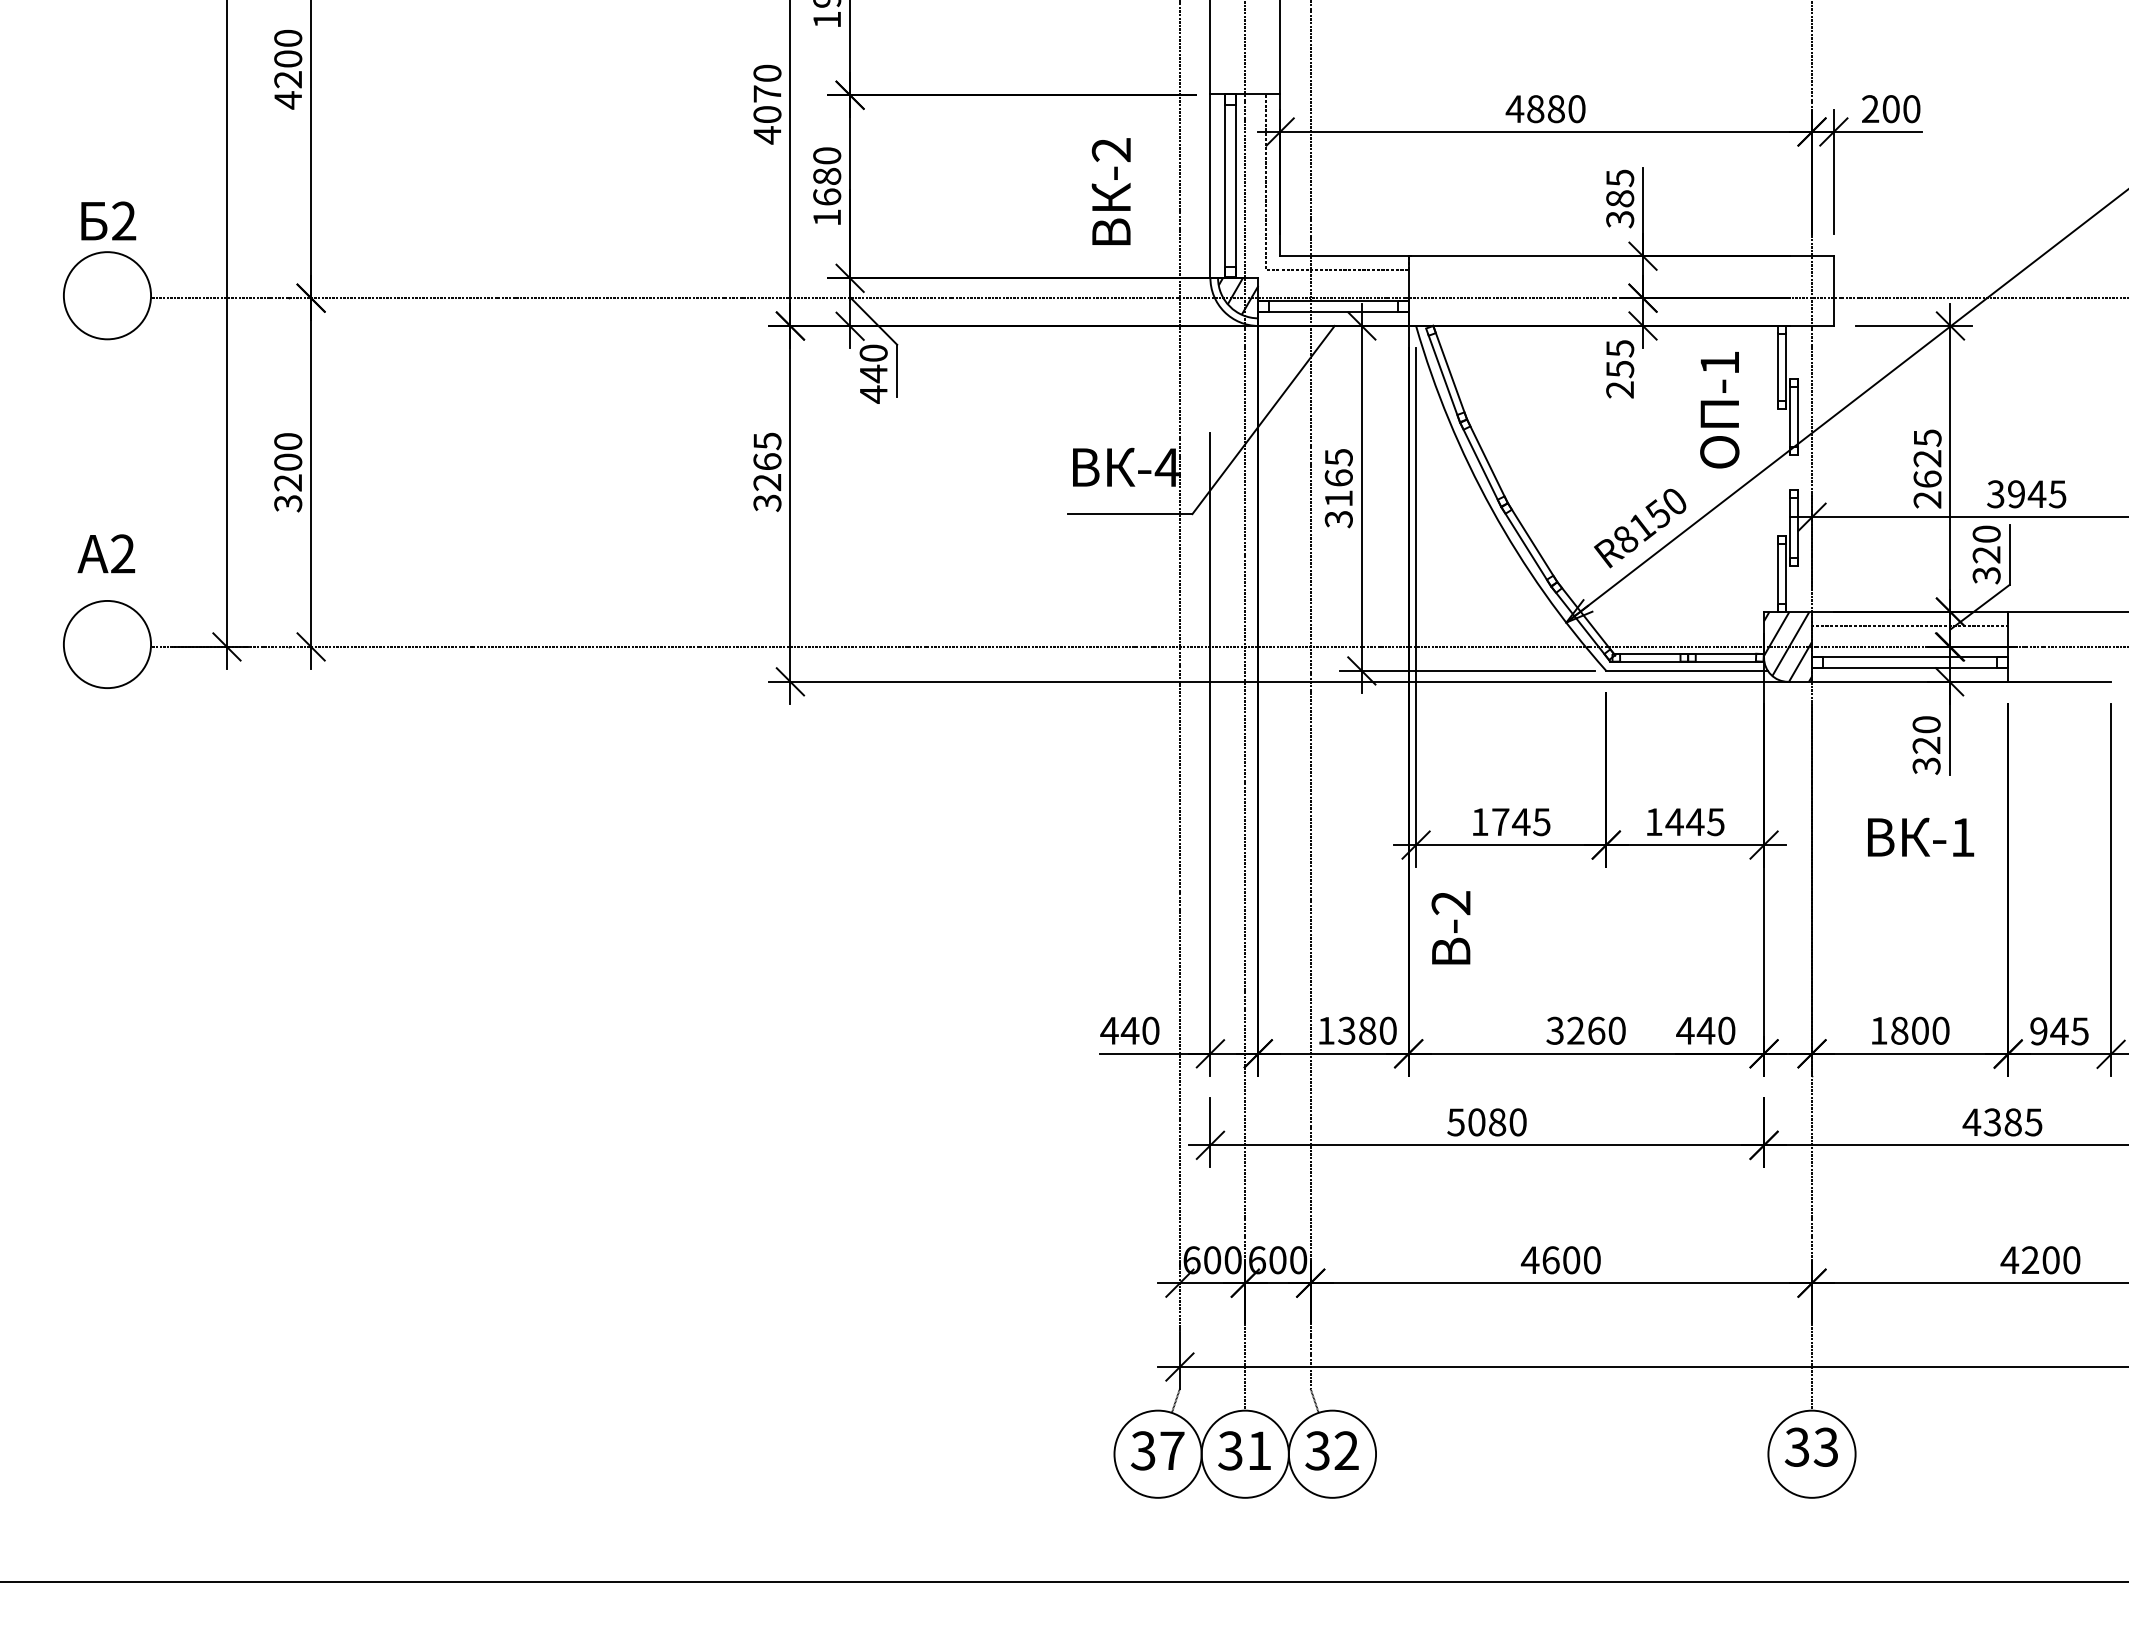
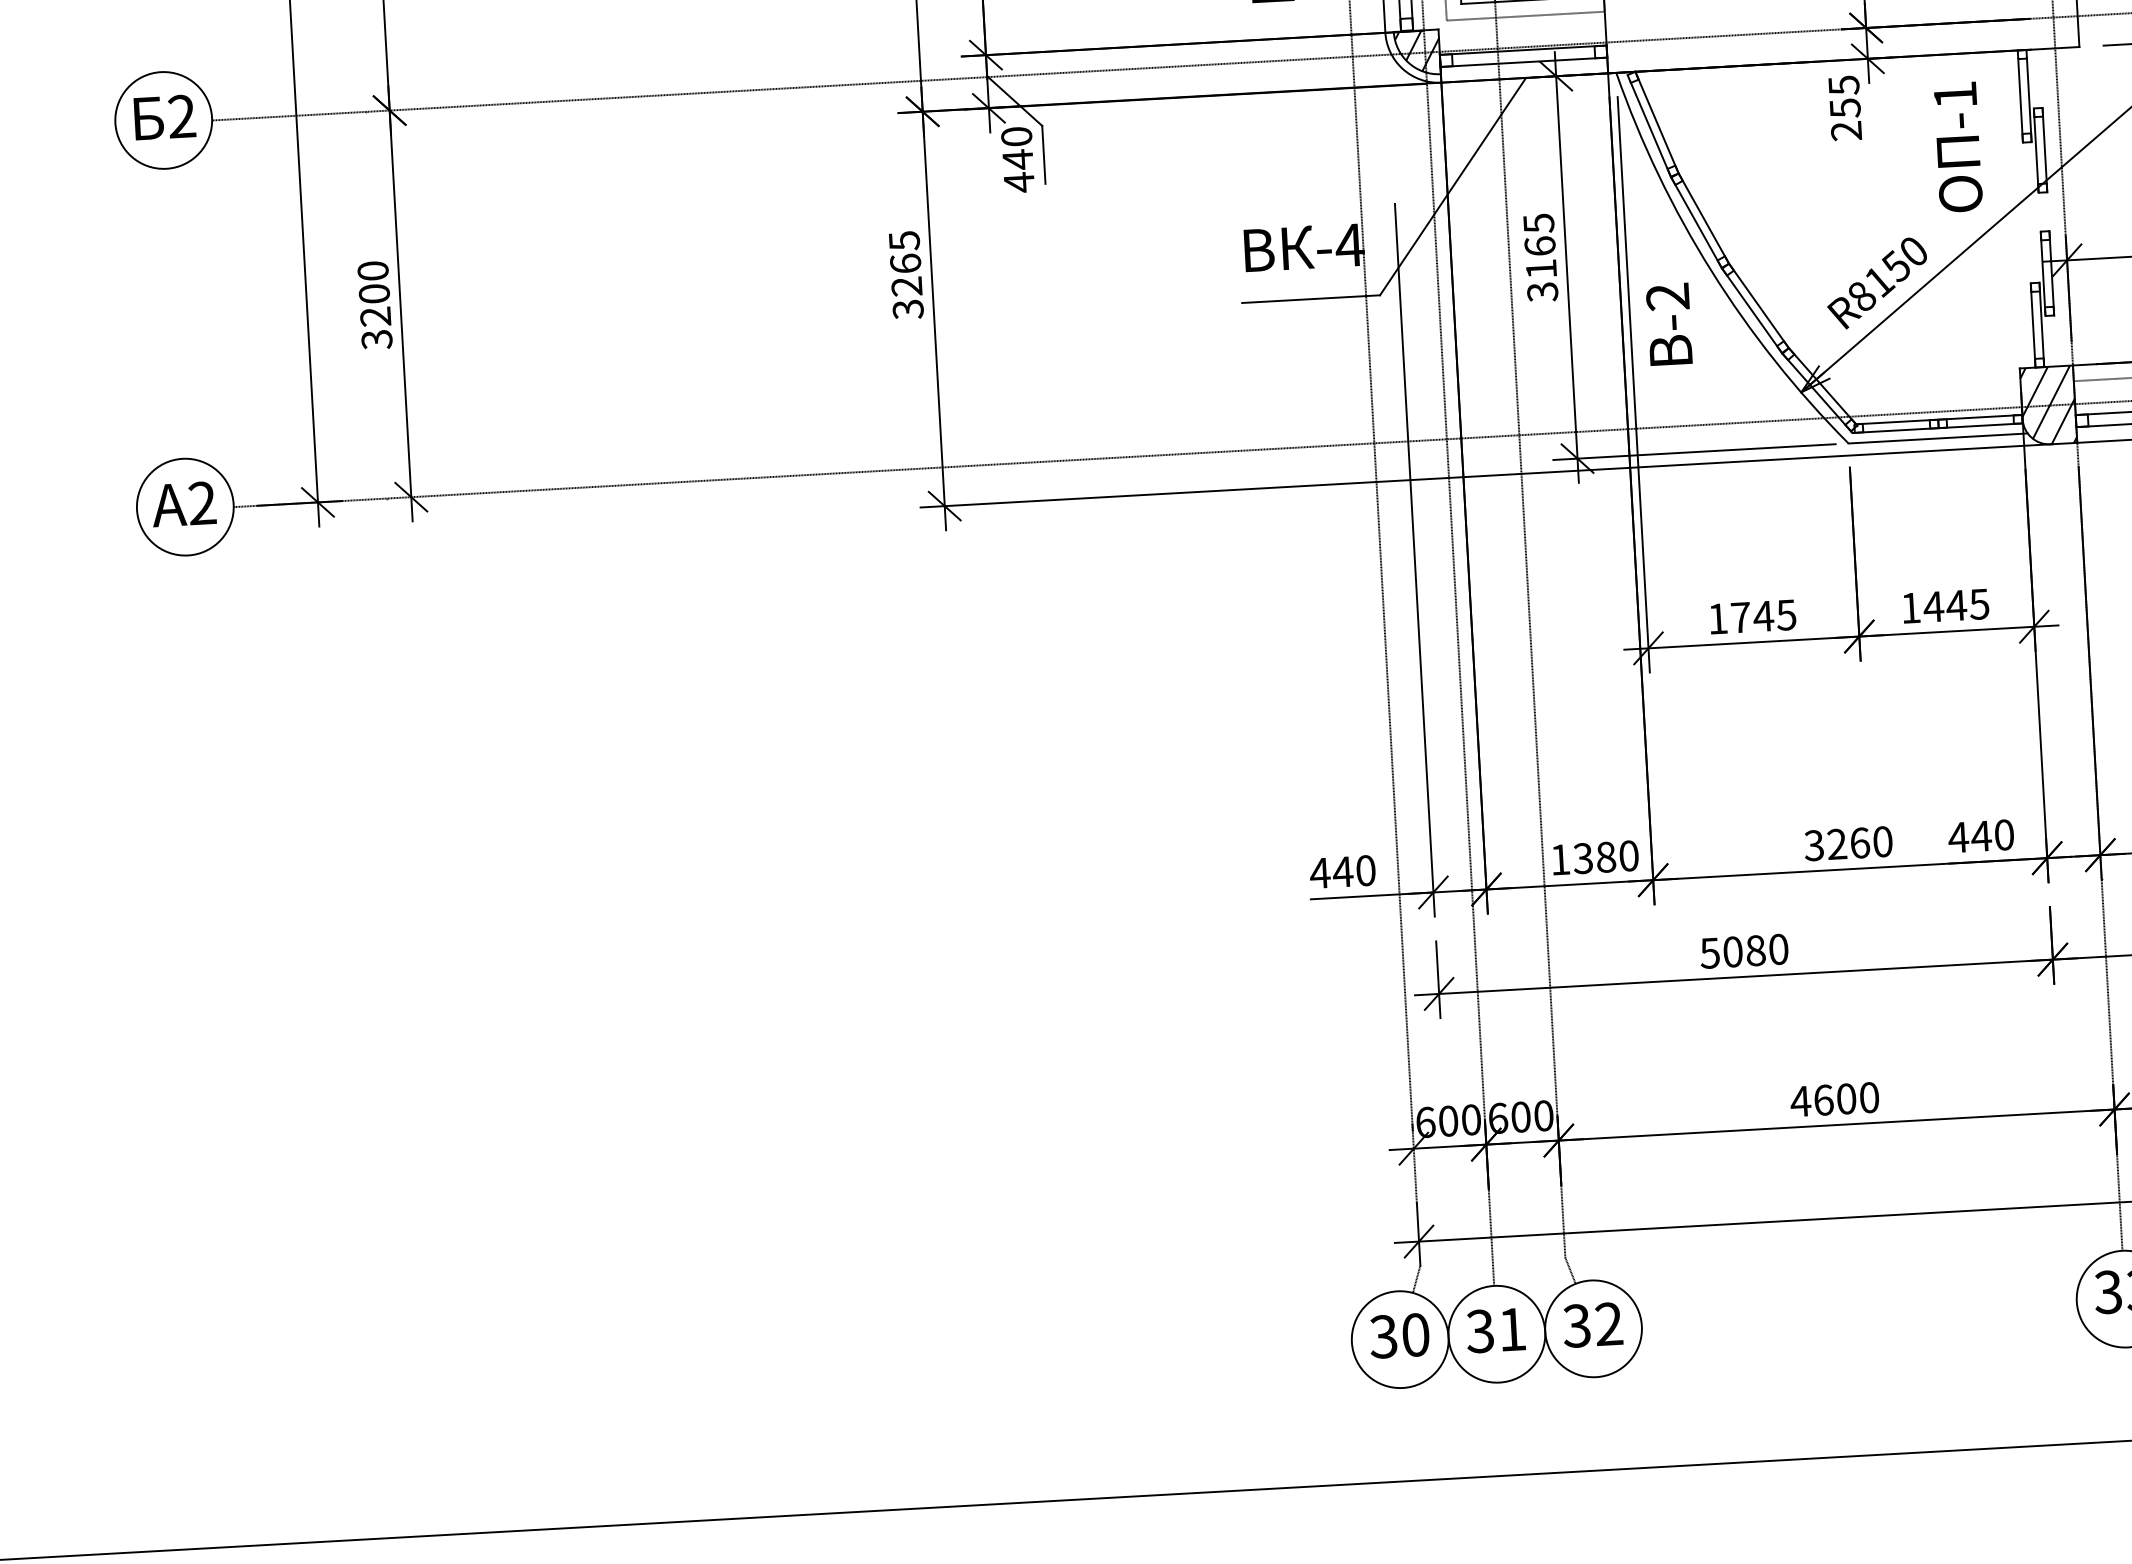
text: (108, 220) -> (164, 116), moved
text: (106, 553) -> (184, 503), moved
text: (1450, 927) -> (1668, 324), moved
text: (1172, 1450) -> (1415, 1334), 37 -> 30

